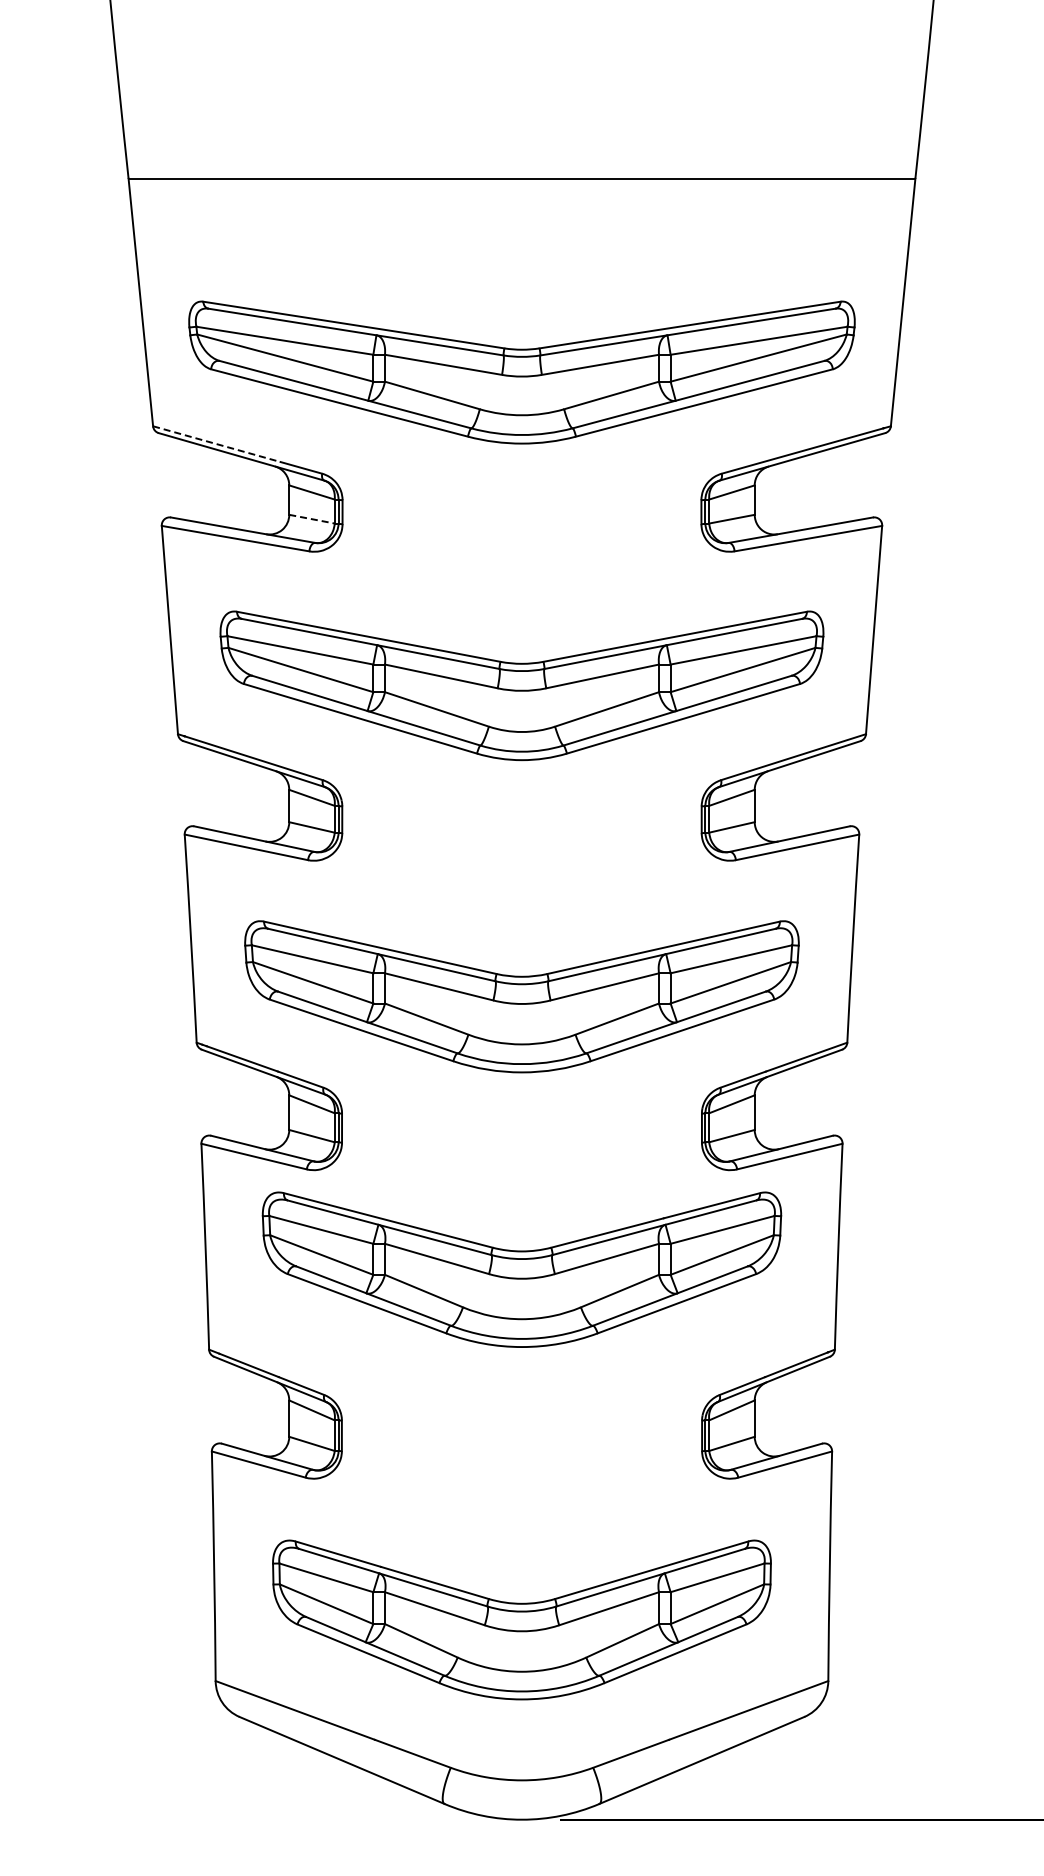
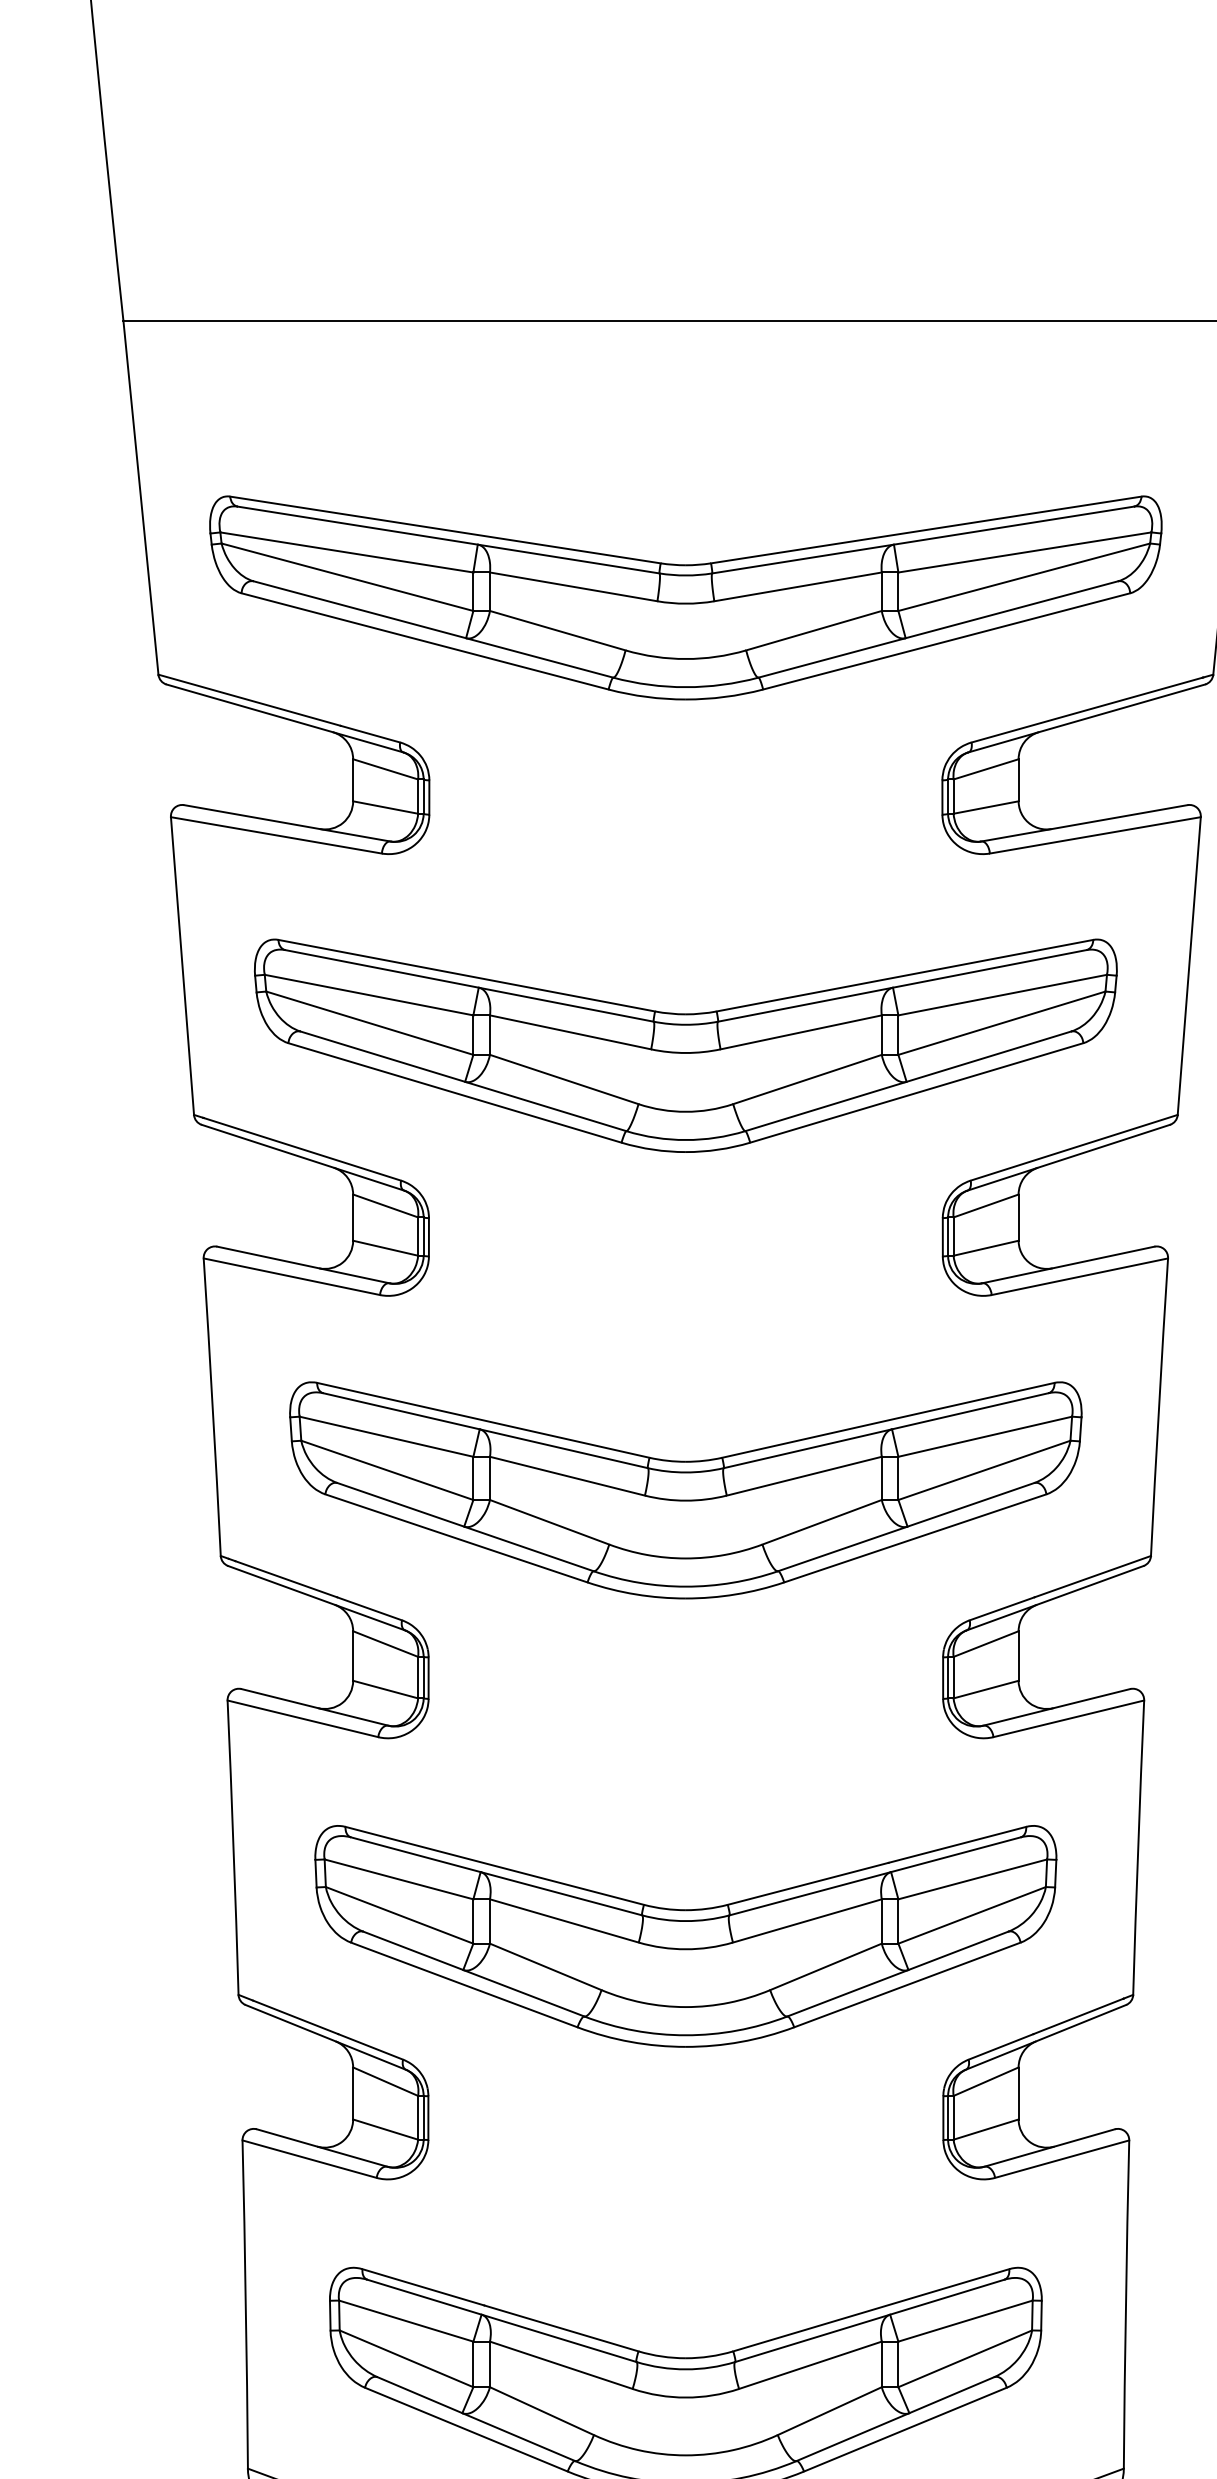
line: (217, 444) -> (250, 700), dashed -> solid
line: (312, 519) -> (386, 807), dashed -> solid
part: (521, 1269) -> (685, 1936), moved

